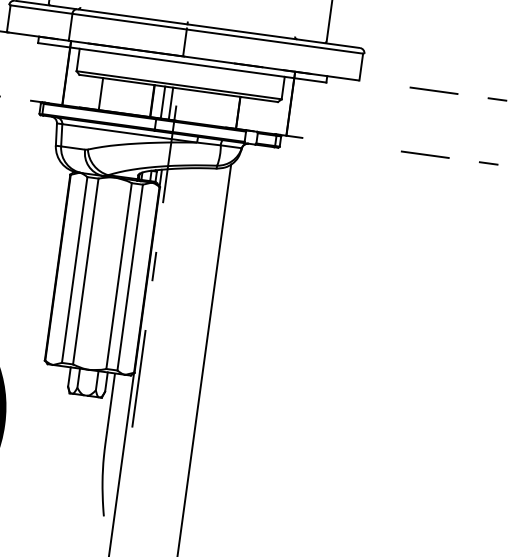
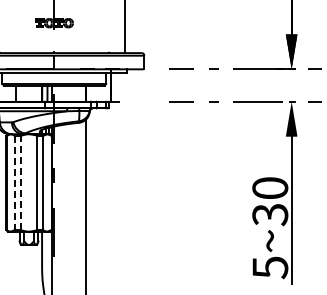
line: (73, 270) -> (14, 183), solid -> dashed
line: (85, 270) -> (20, 182), solid -> dashed

